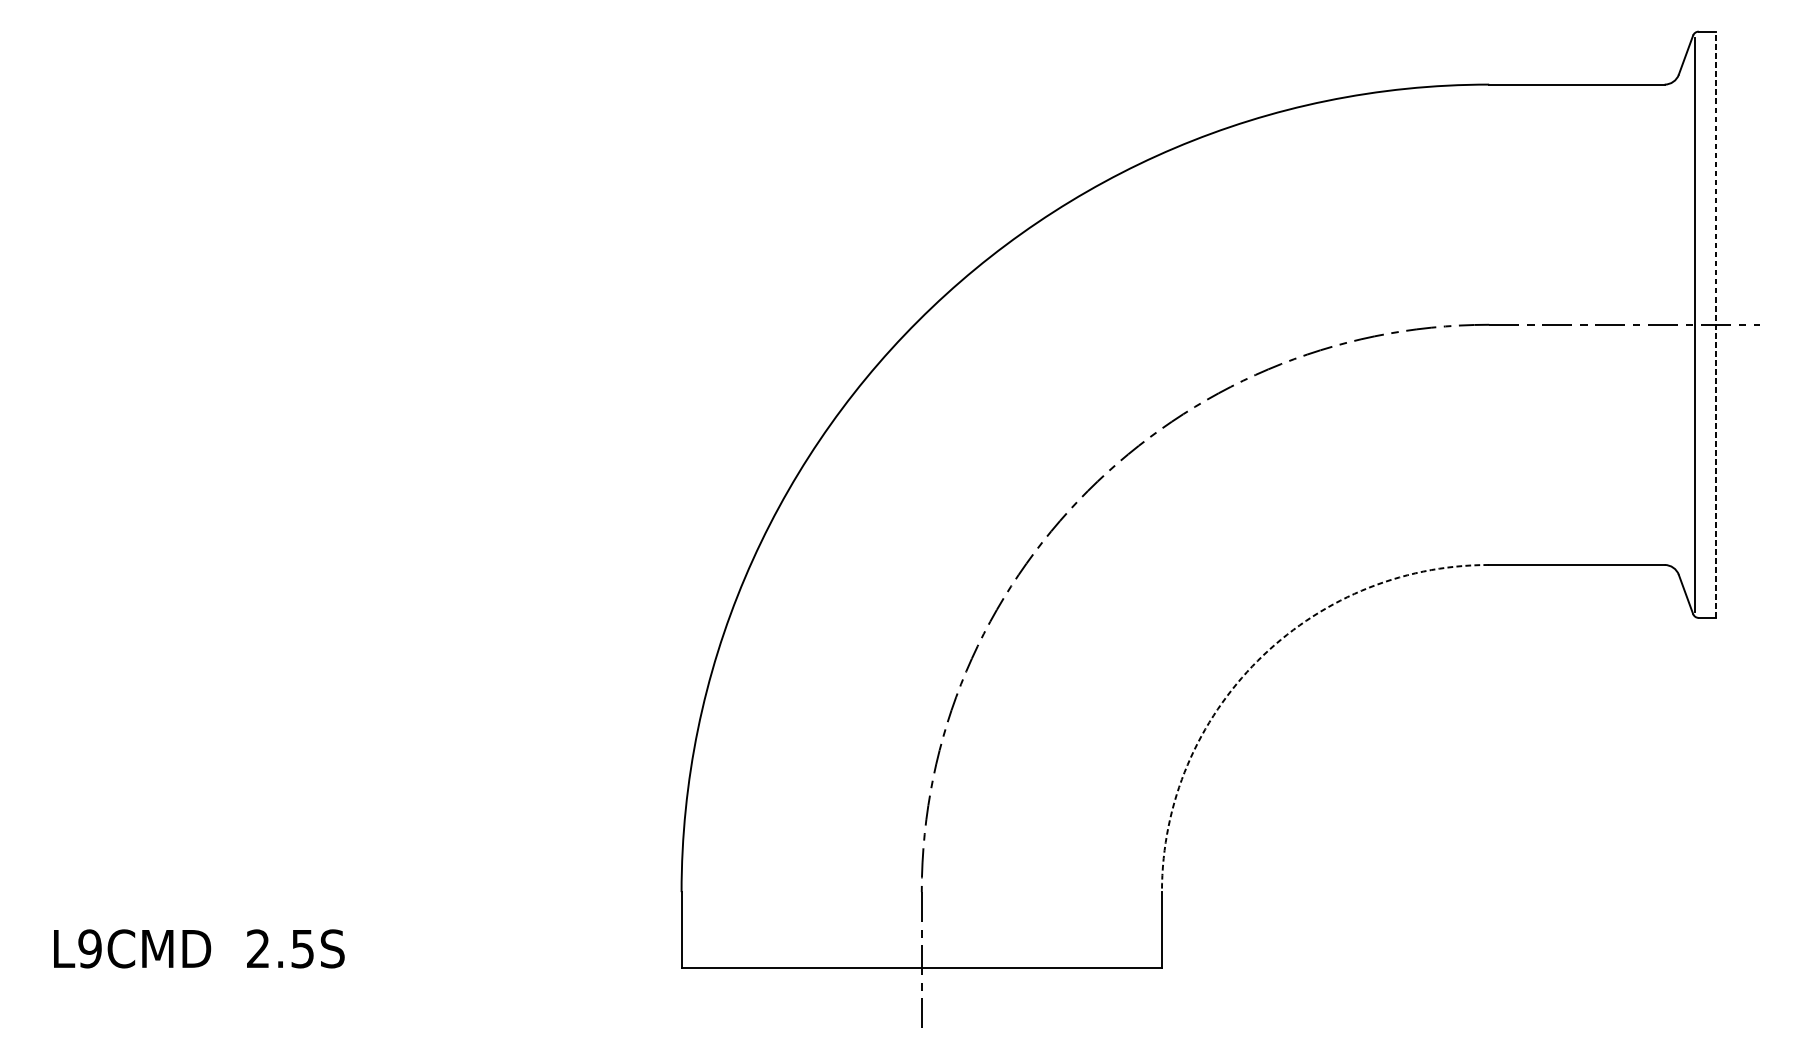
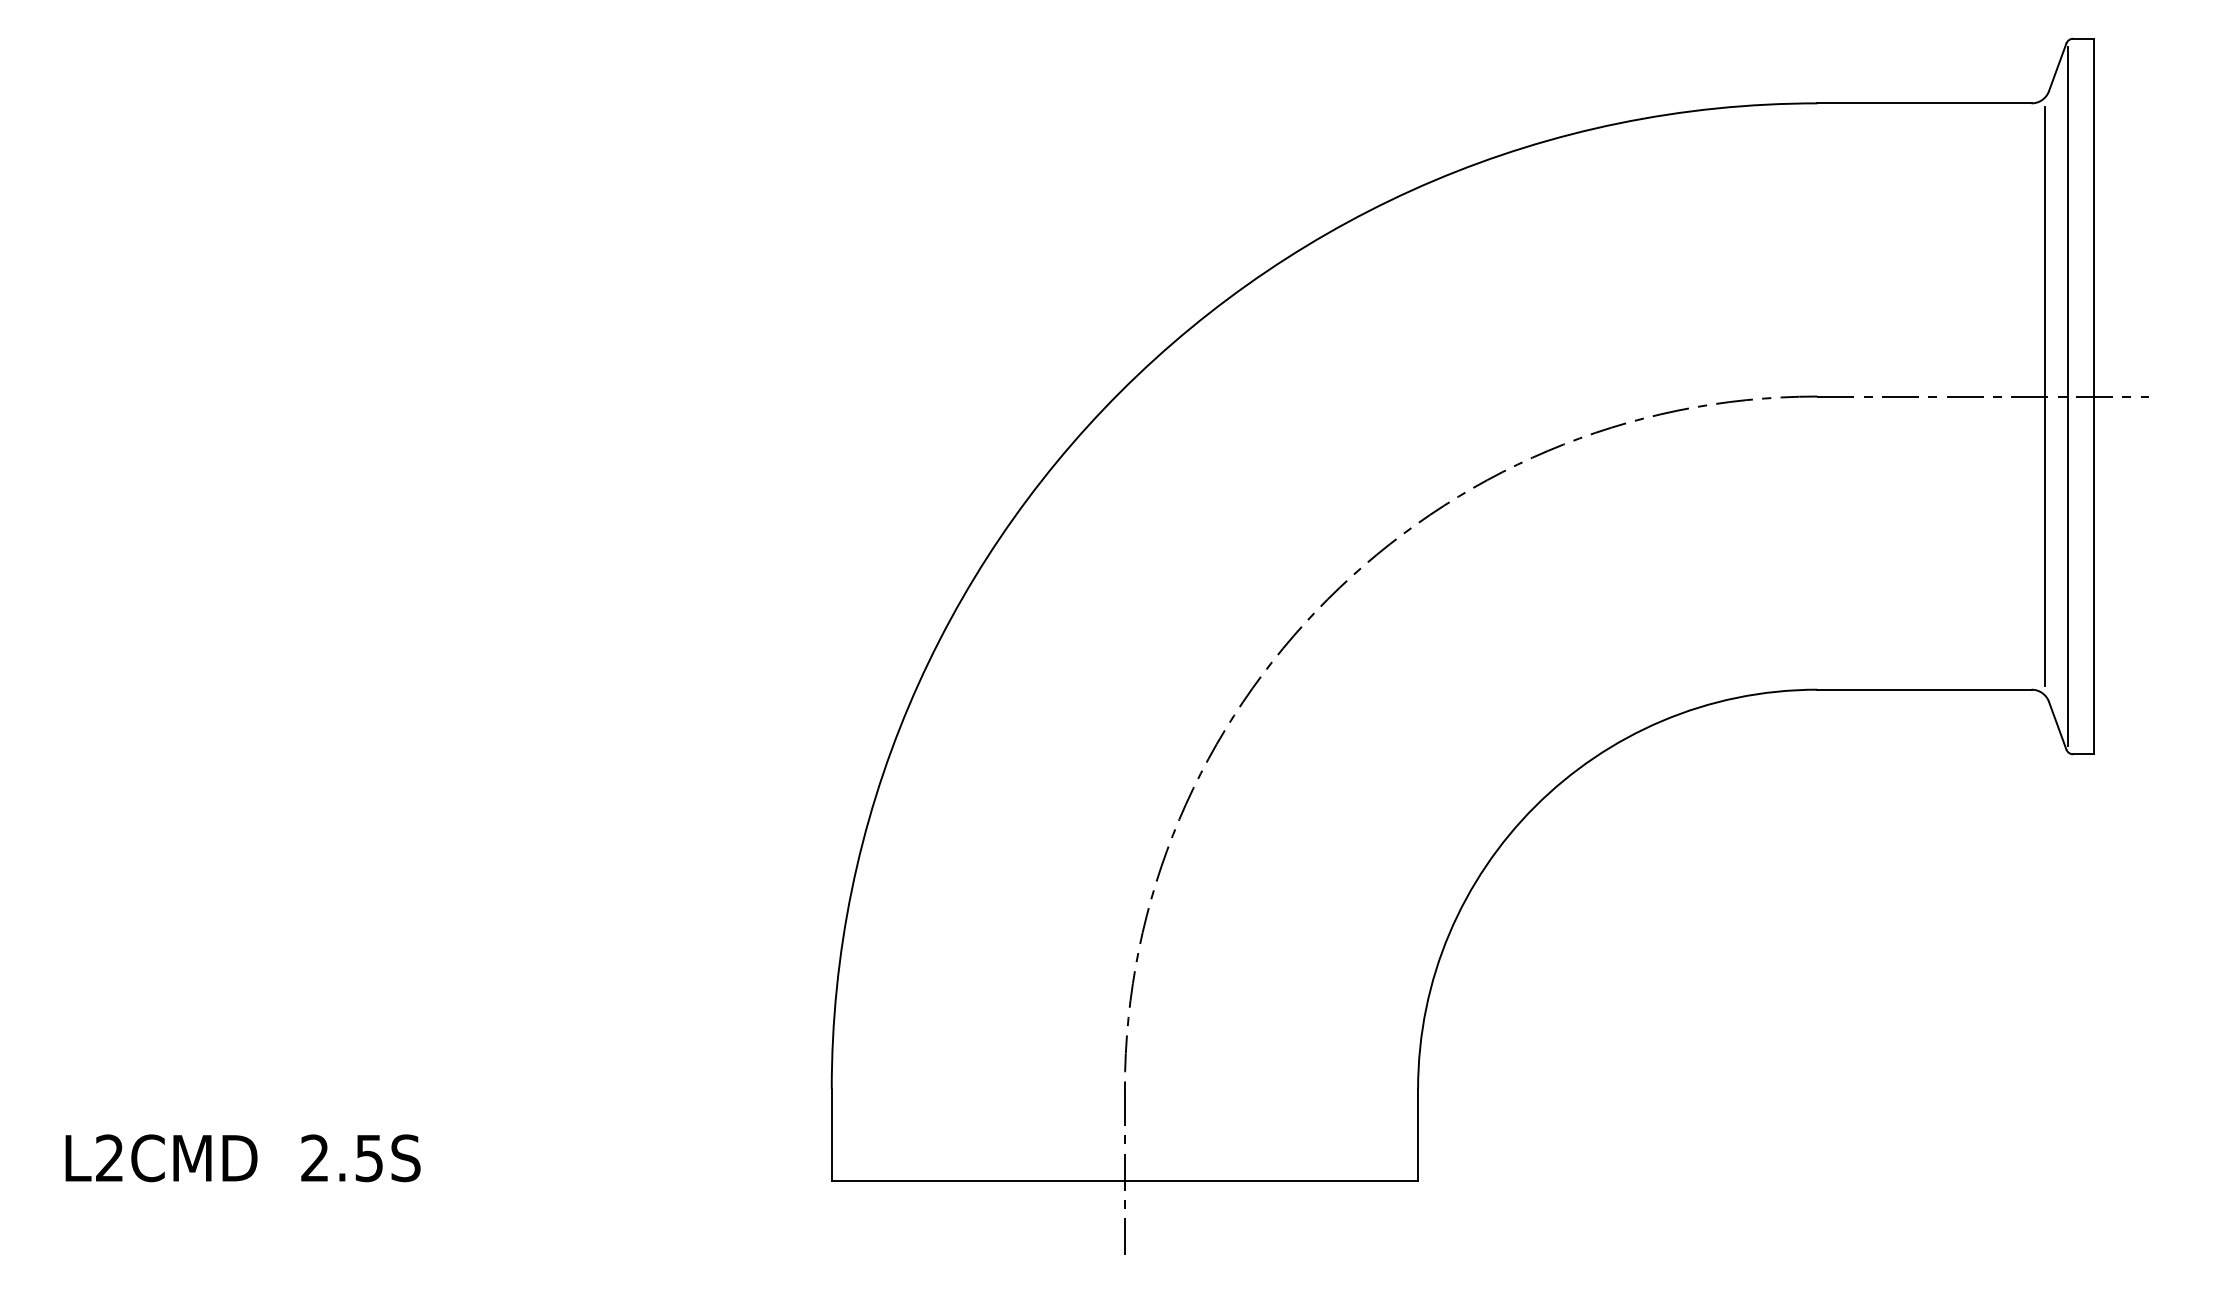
line: (1675, 324) -> (2044, 396), added
line: (1716, 324) -> (2094, 396), dashed -> solid
arc: (1258, 660) -> (1535, 806), dashed -> solid
text: (89, 949) -> (109, 1158), L9CMD -> L2CMD

